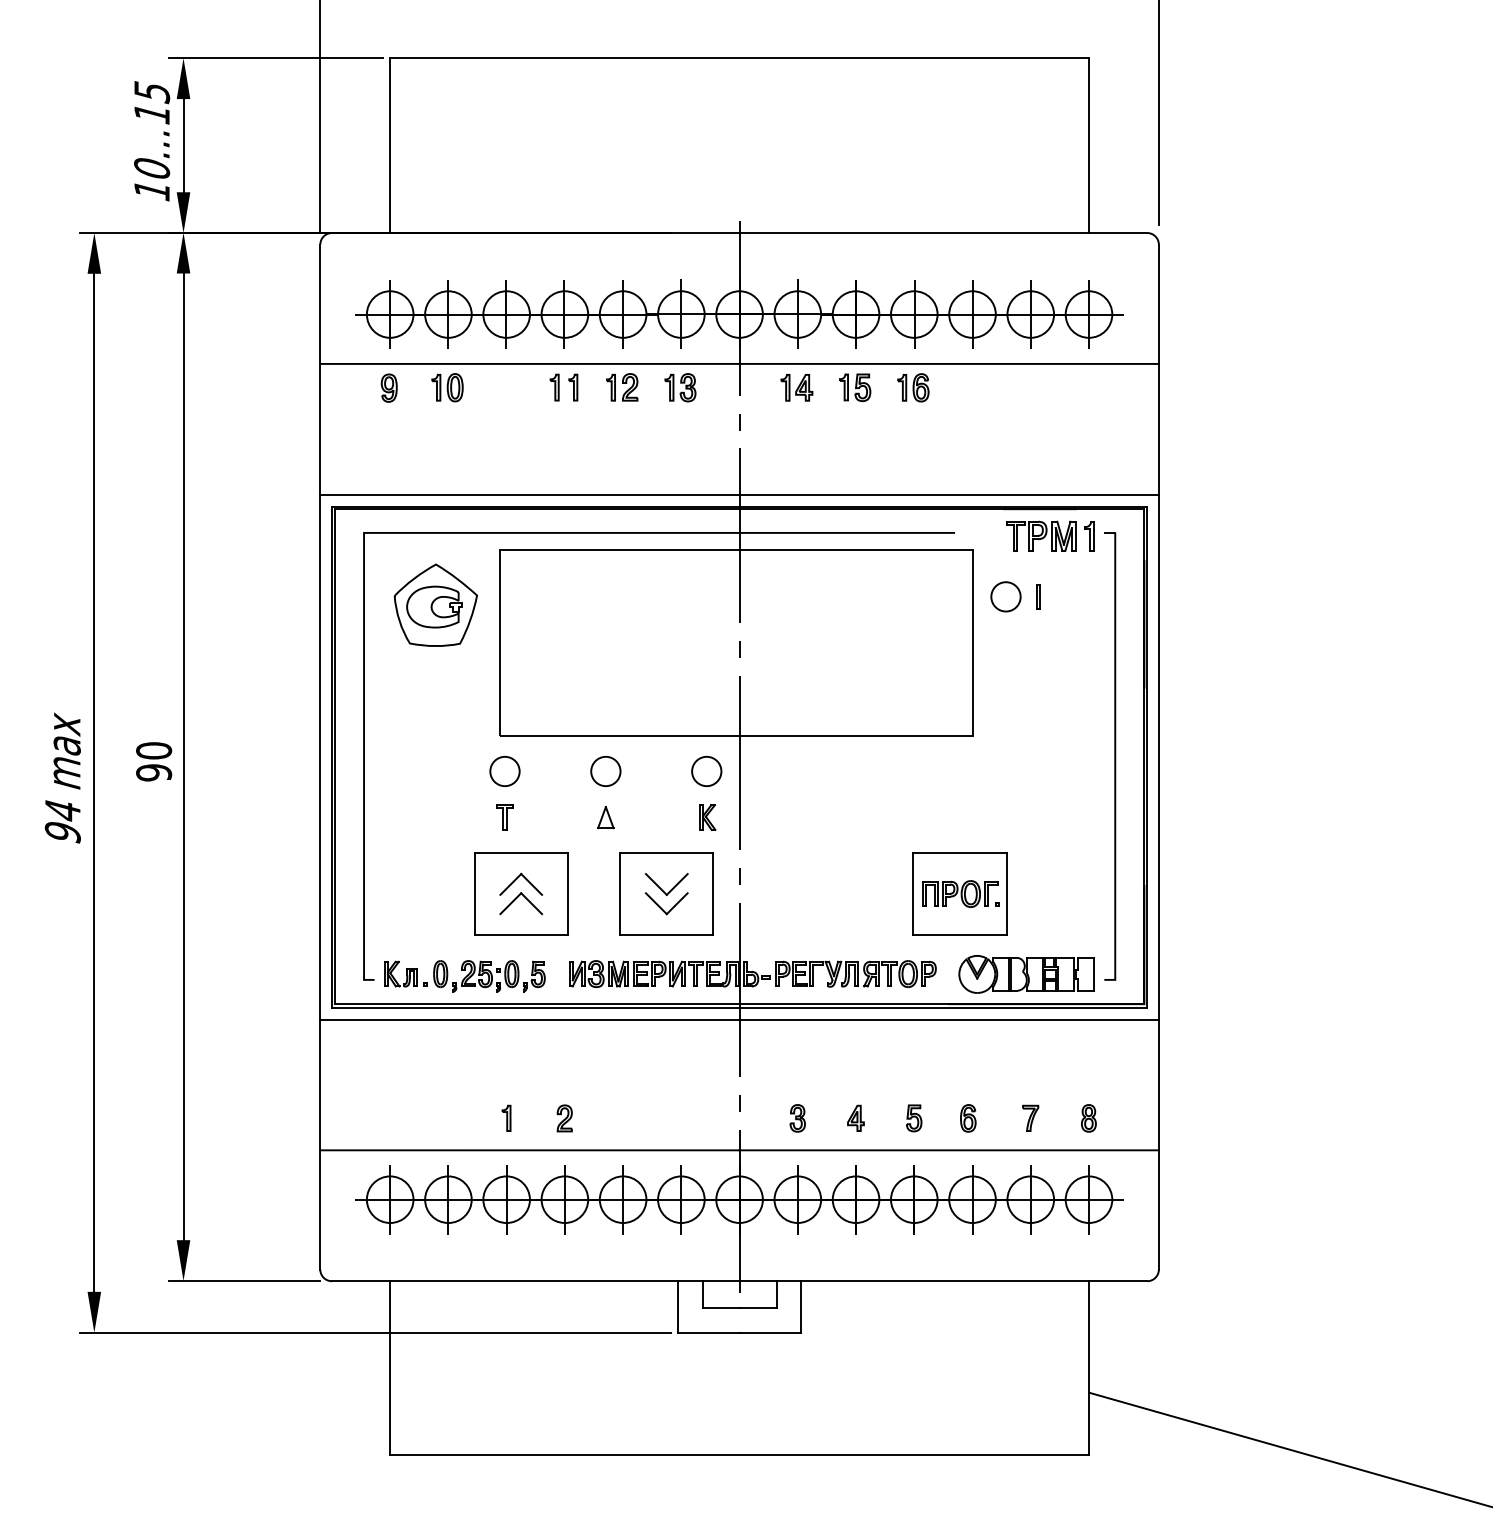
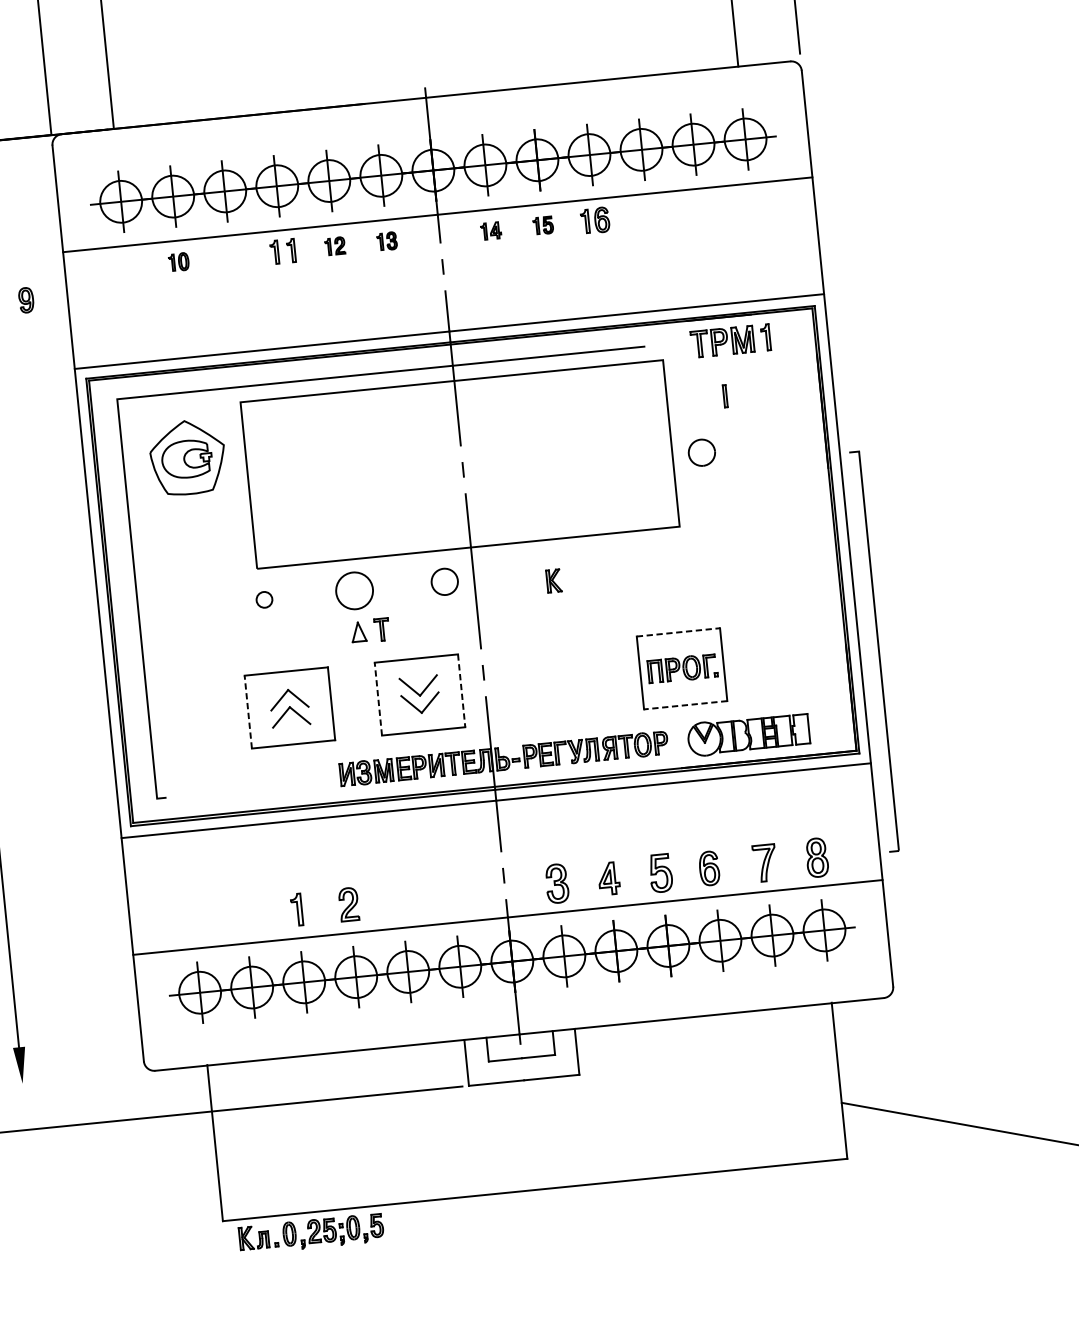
part: (388, 387) -> (25, 299), moved
part: (447, 387) -> (178, 261), size x0.7
part: (622, 387) -> (335, 246), size x0.7
part: (680, 387) -> (387, 241), size x0.7
part: (796, 387) -> (490, 230), size x0.7
part: (855, 387) -> (543, 225), size x0.7
part: (1005, 596) -> (701, 452), moved
part: (1110, 756) -> (874, 651), moved
part: (504, 771) -> (264, 599), size x0.6
part: (605, 771) -> (354, 590), size x1.4
part: (504, 817) -> (381, 629), moved
part: (707, 817) -> (553, 580), moved
line: (960, 853) -> (678, 632), solid -> dashed
line: (474, 894) -> (248, 712), solid -> dashed
line: (620, 894) -> (378, 699), solid -> dashed
line: (713, 894) -> (461, 691), solid -> dashed
line: (960, 934) -> (686, 704), solid -> dashed
part: (464, 976) -> (311, 1234), moved
part: (506, 1117) -> (296, 908), size x1.4
part: (855, 1117) -> (608, 877), size x1.4
part: (1030, 1117) -> (764, 862), size x1.6
part: (564, 1118) -> (348, 904), size x1.4
part: (797, 1118) -> (556, 883), size x1.6
part: (914, 1118) -> (661, 873), size x1.6
part: (968, 1118) -> (709, 868), size x1.4
part: (1088, 1118) -> (816, 857), size x1.6
line: (244, 1280) -> (77, 1077), removed

